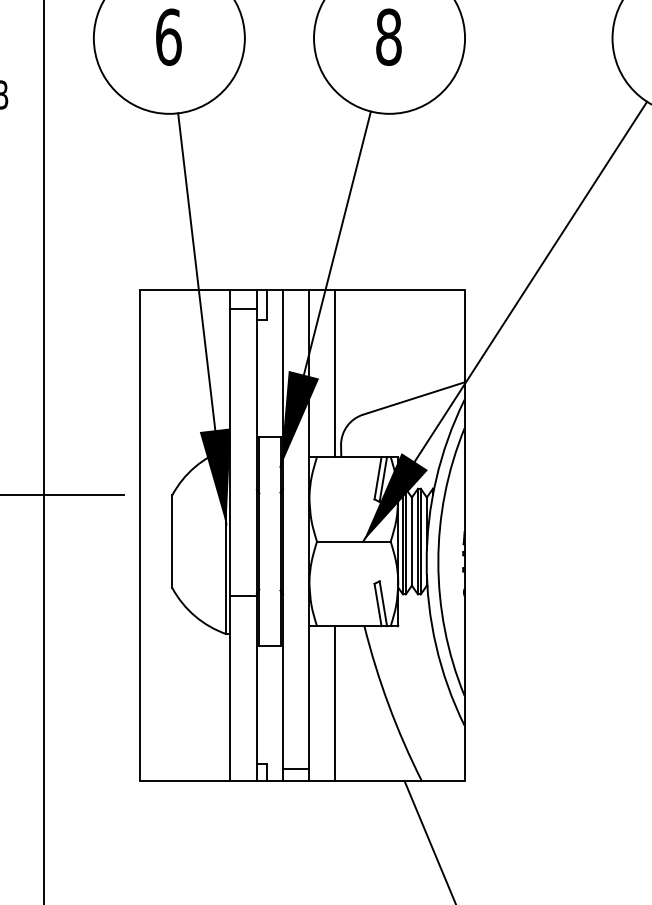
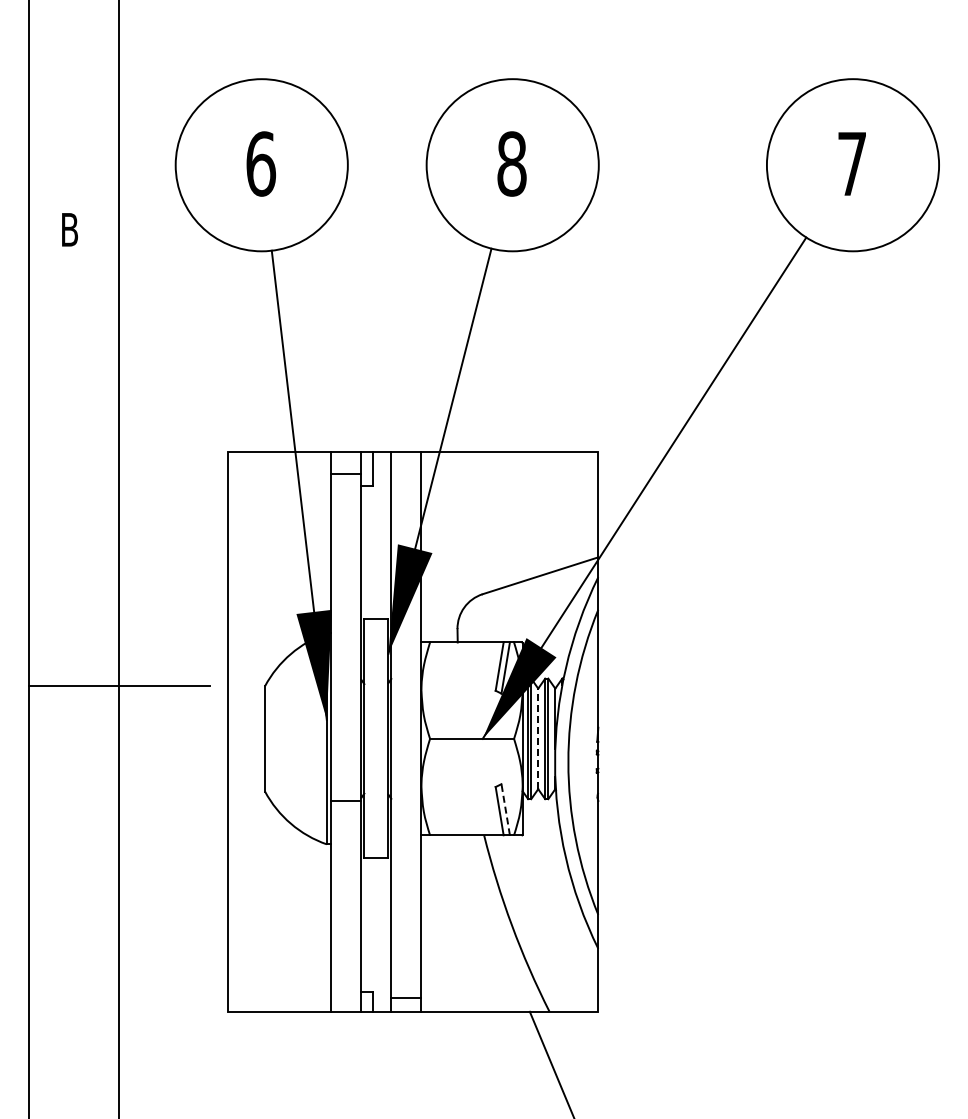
line: (334, 372) -> (450, 546), removed
line: (412, 541) -> (538, 738), solid -> dashed
line: (383, 603) -> (505, 809), solid -> dashed
line: (334, 703) -> (450, 923), removed

